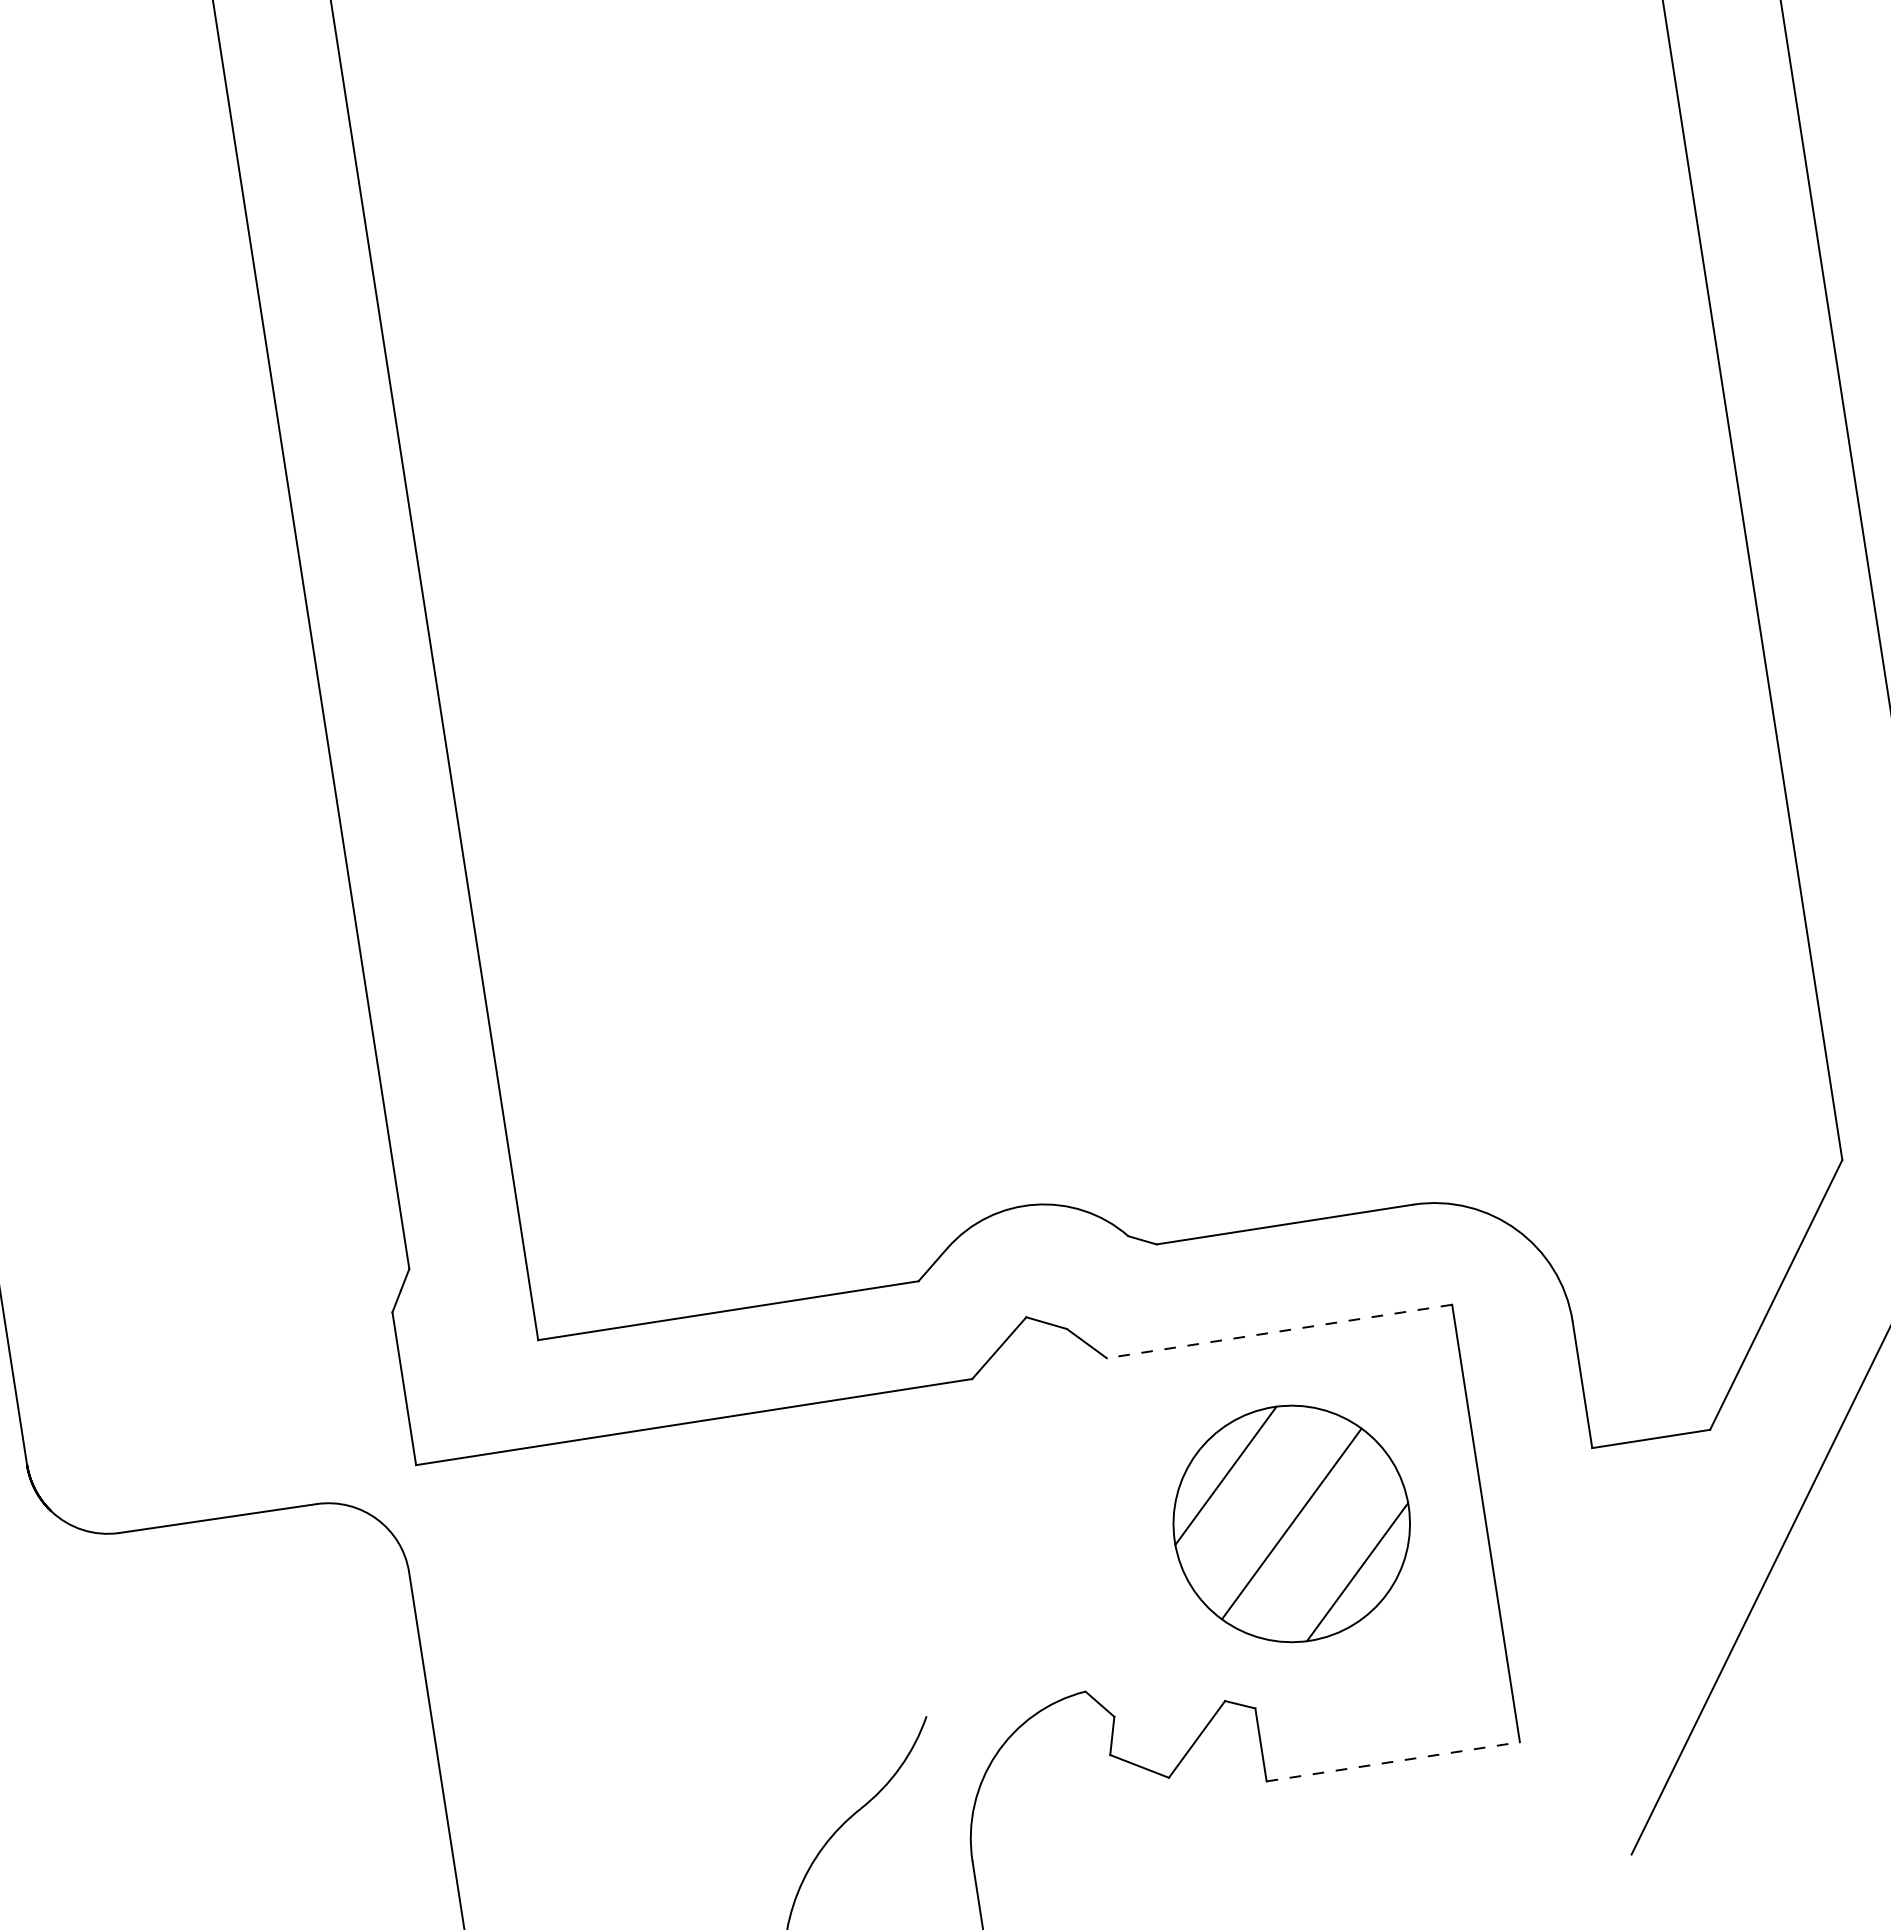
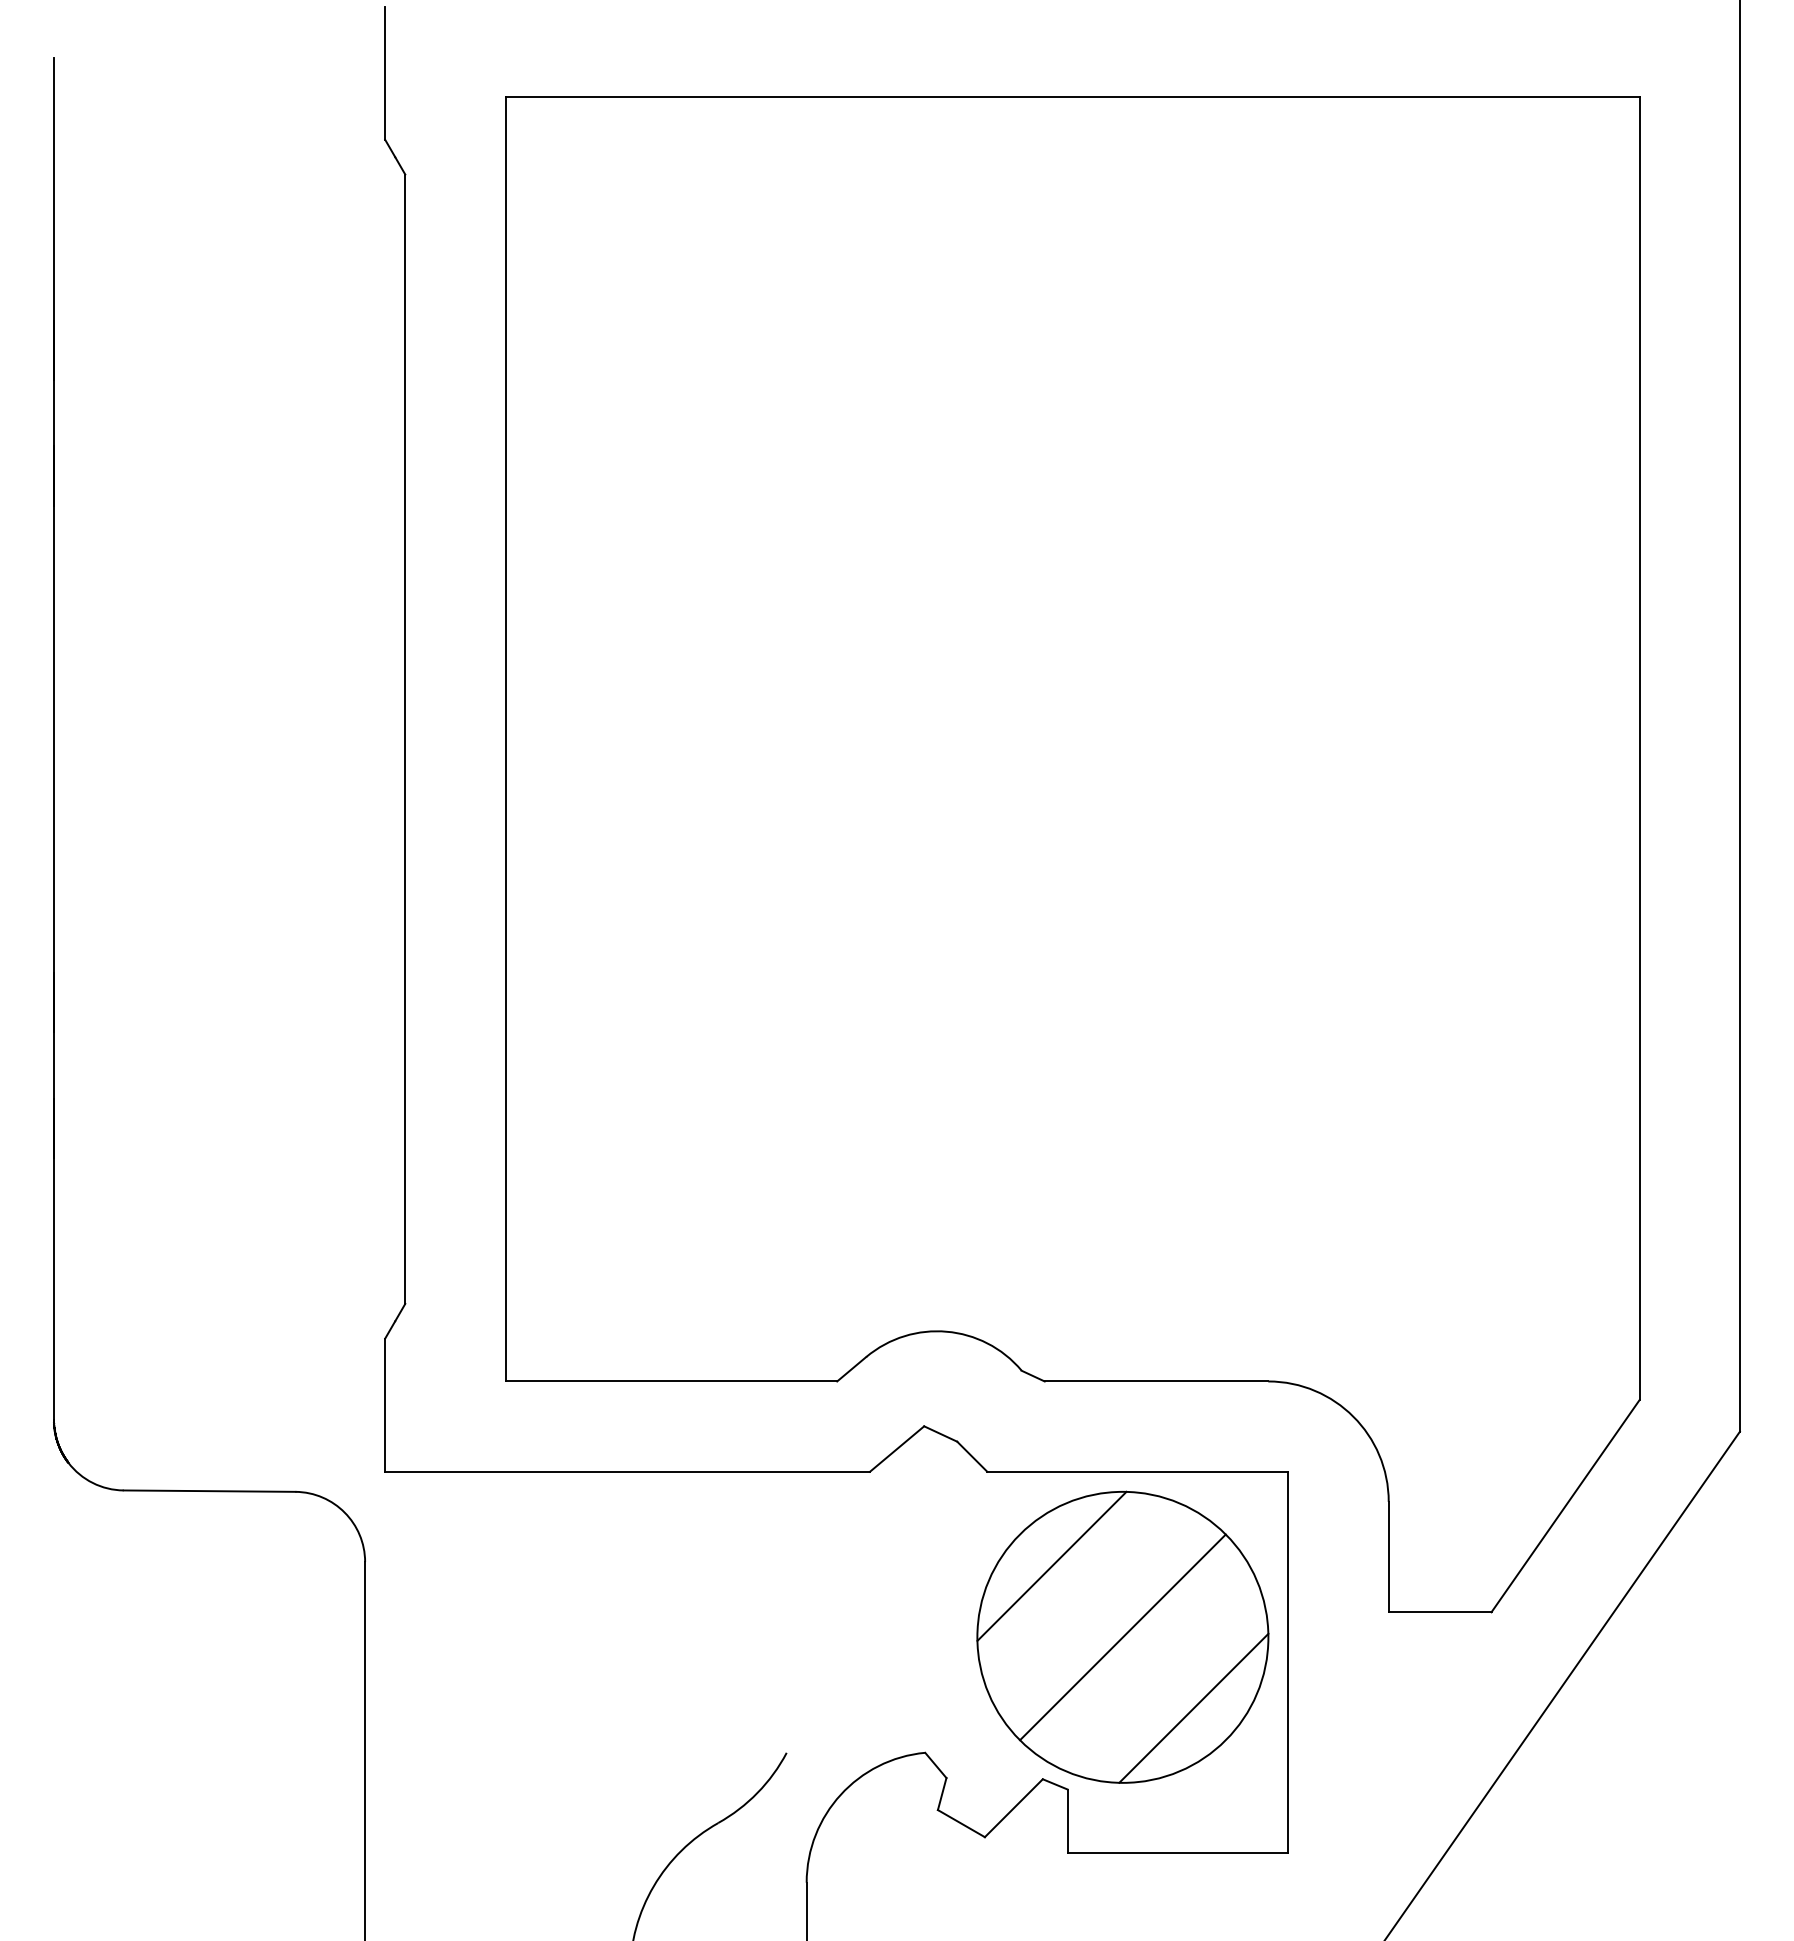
line: (1279, 1331) -> (1137, 1471), dashed -> solid
part: (1291, 1523) -> (1122, 1636), size x1.43
line: (1393, 1762) -> (1178, 1853), dashed -> solid

